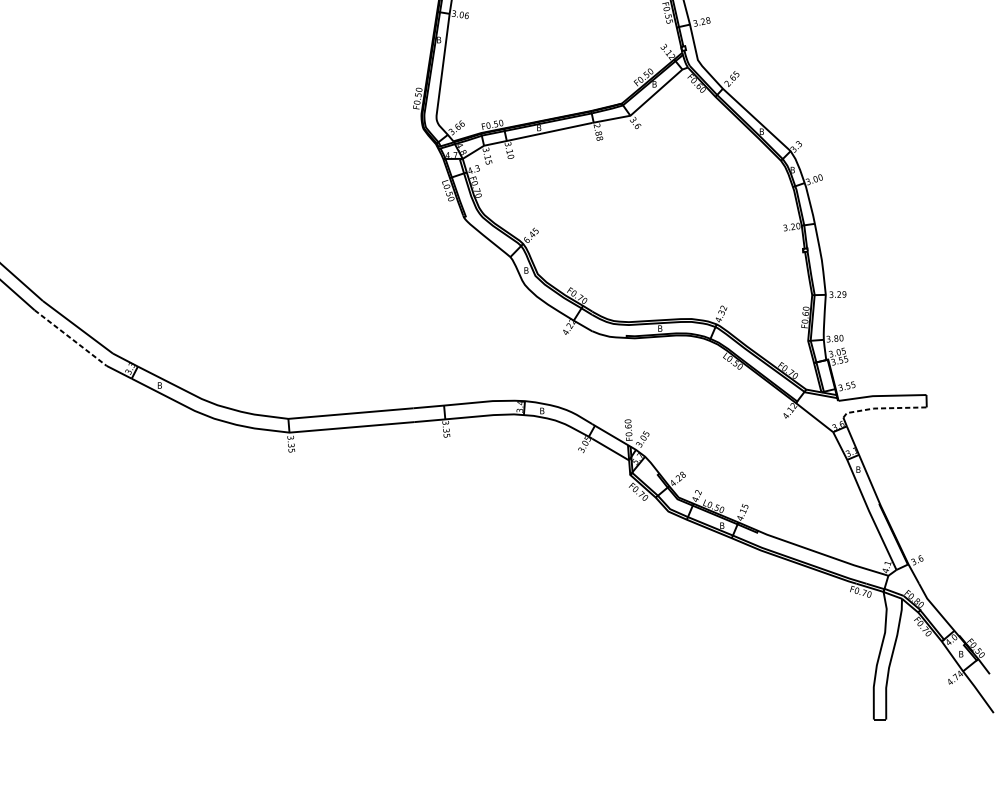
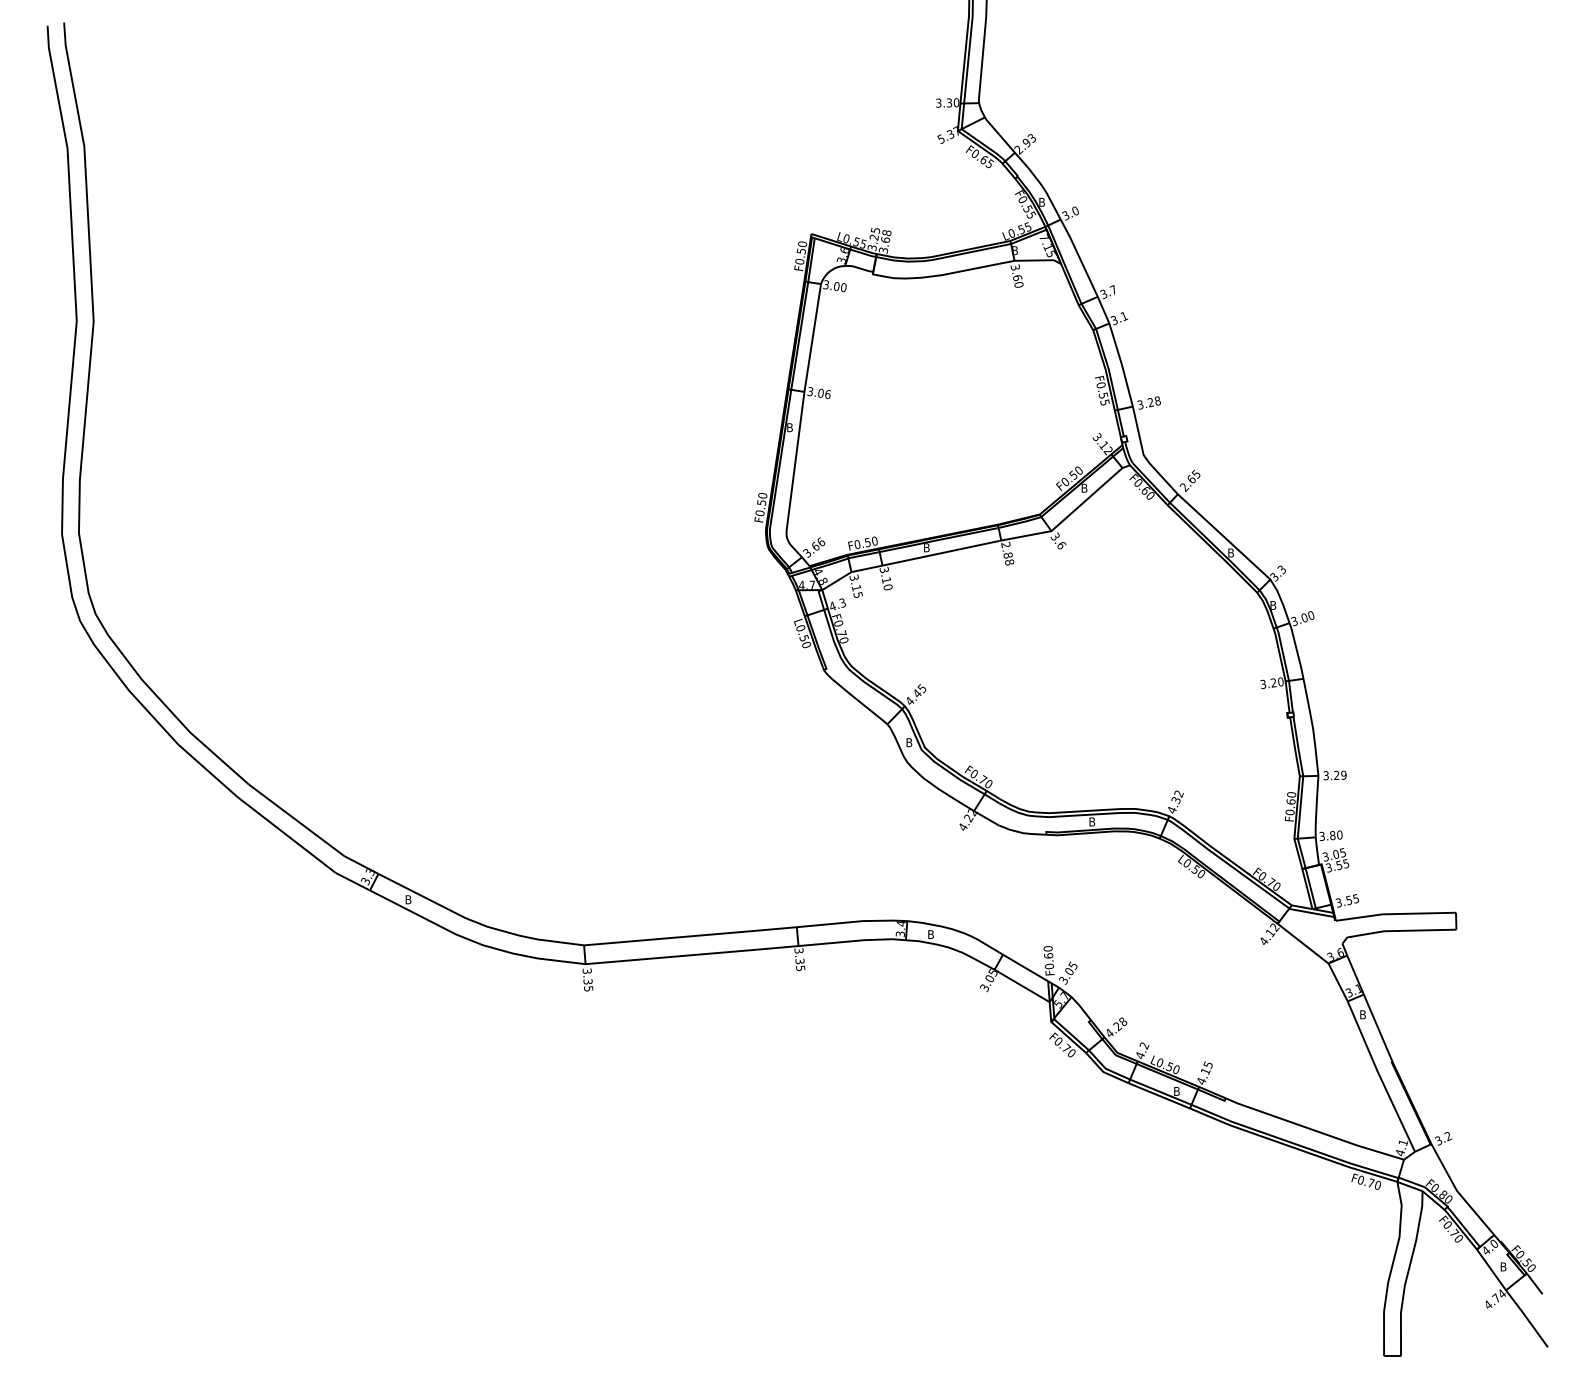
text: (526, 239) -> (909, 700), 6.45 -> 4.45
line: (71, 338) -> (287, 835), dashed -> solid
line: (882, 408) -> (1396, 930), dashed -> solid
text: (920, 558) -> (1448, 1136), 3.6 -> 3.2

